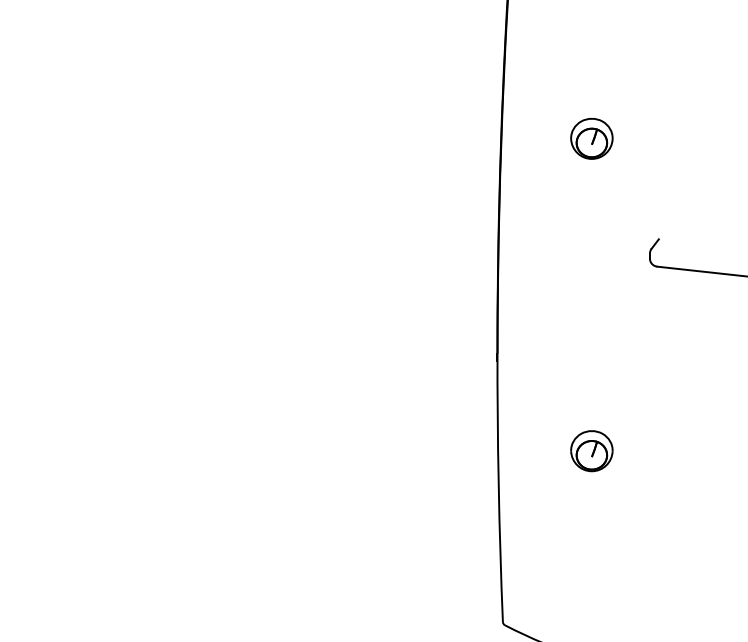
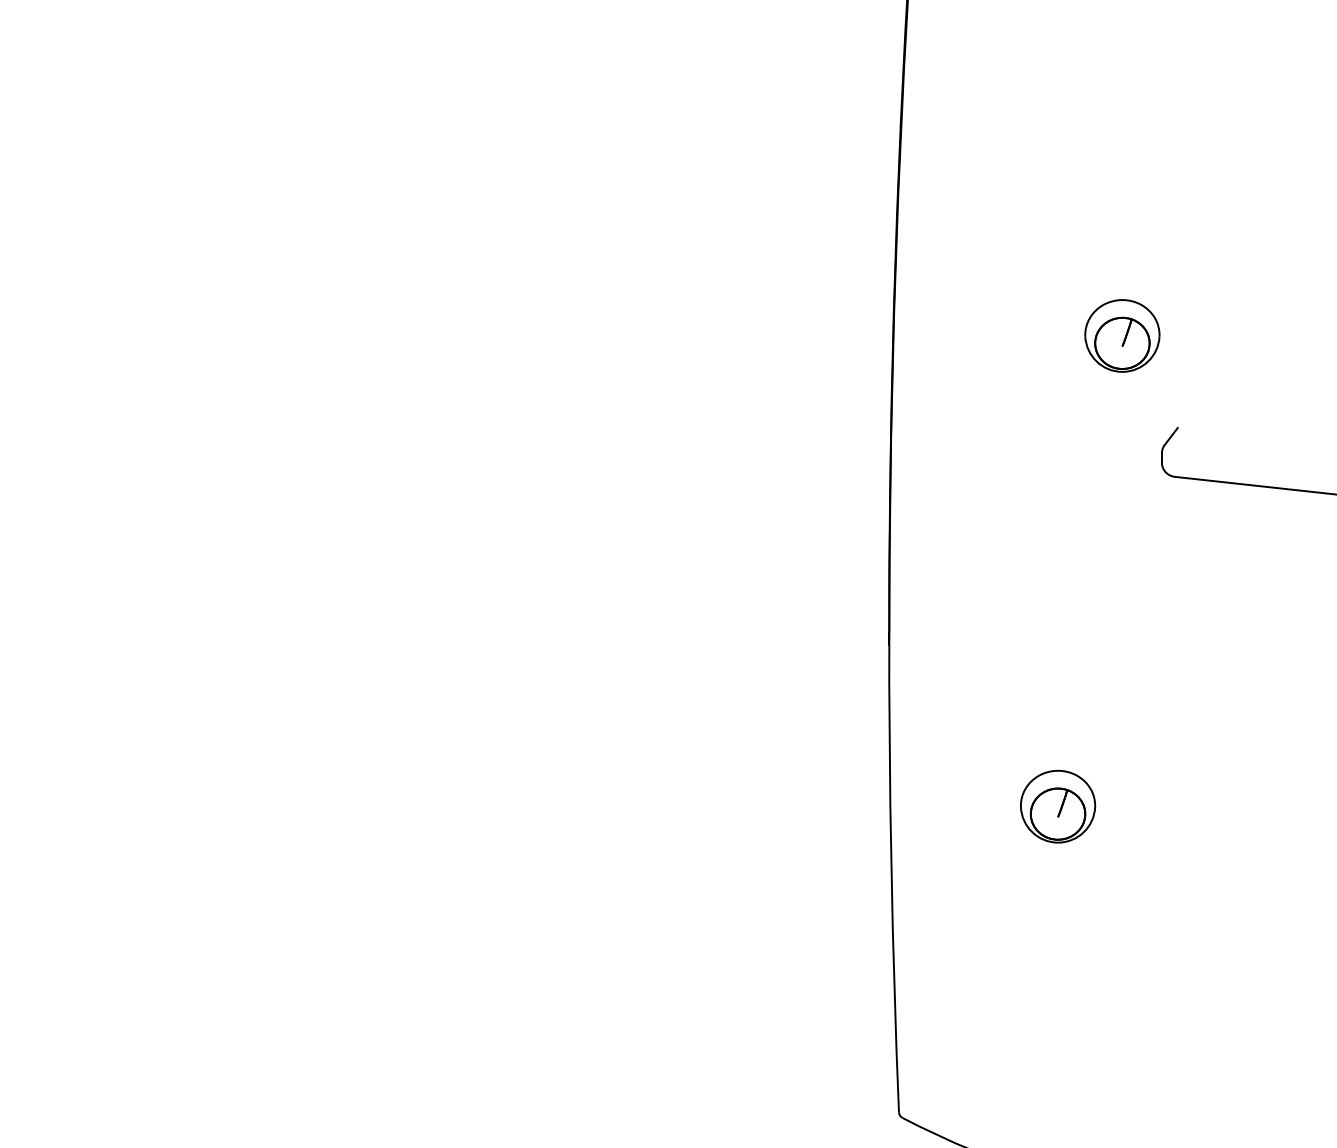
part: (591, 138) -> (1121, 335), moved

